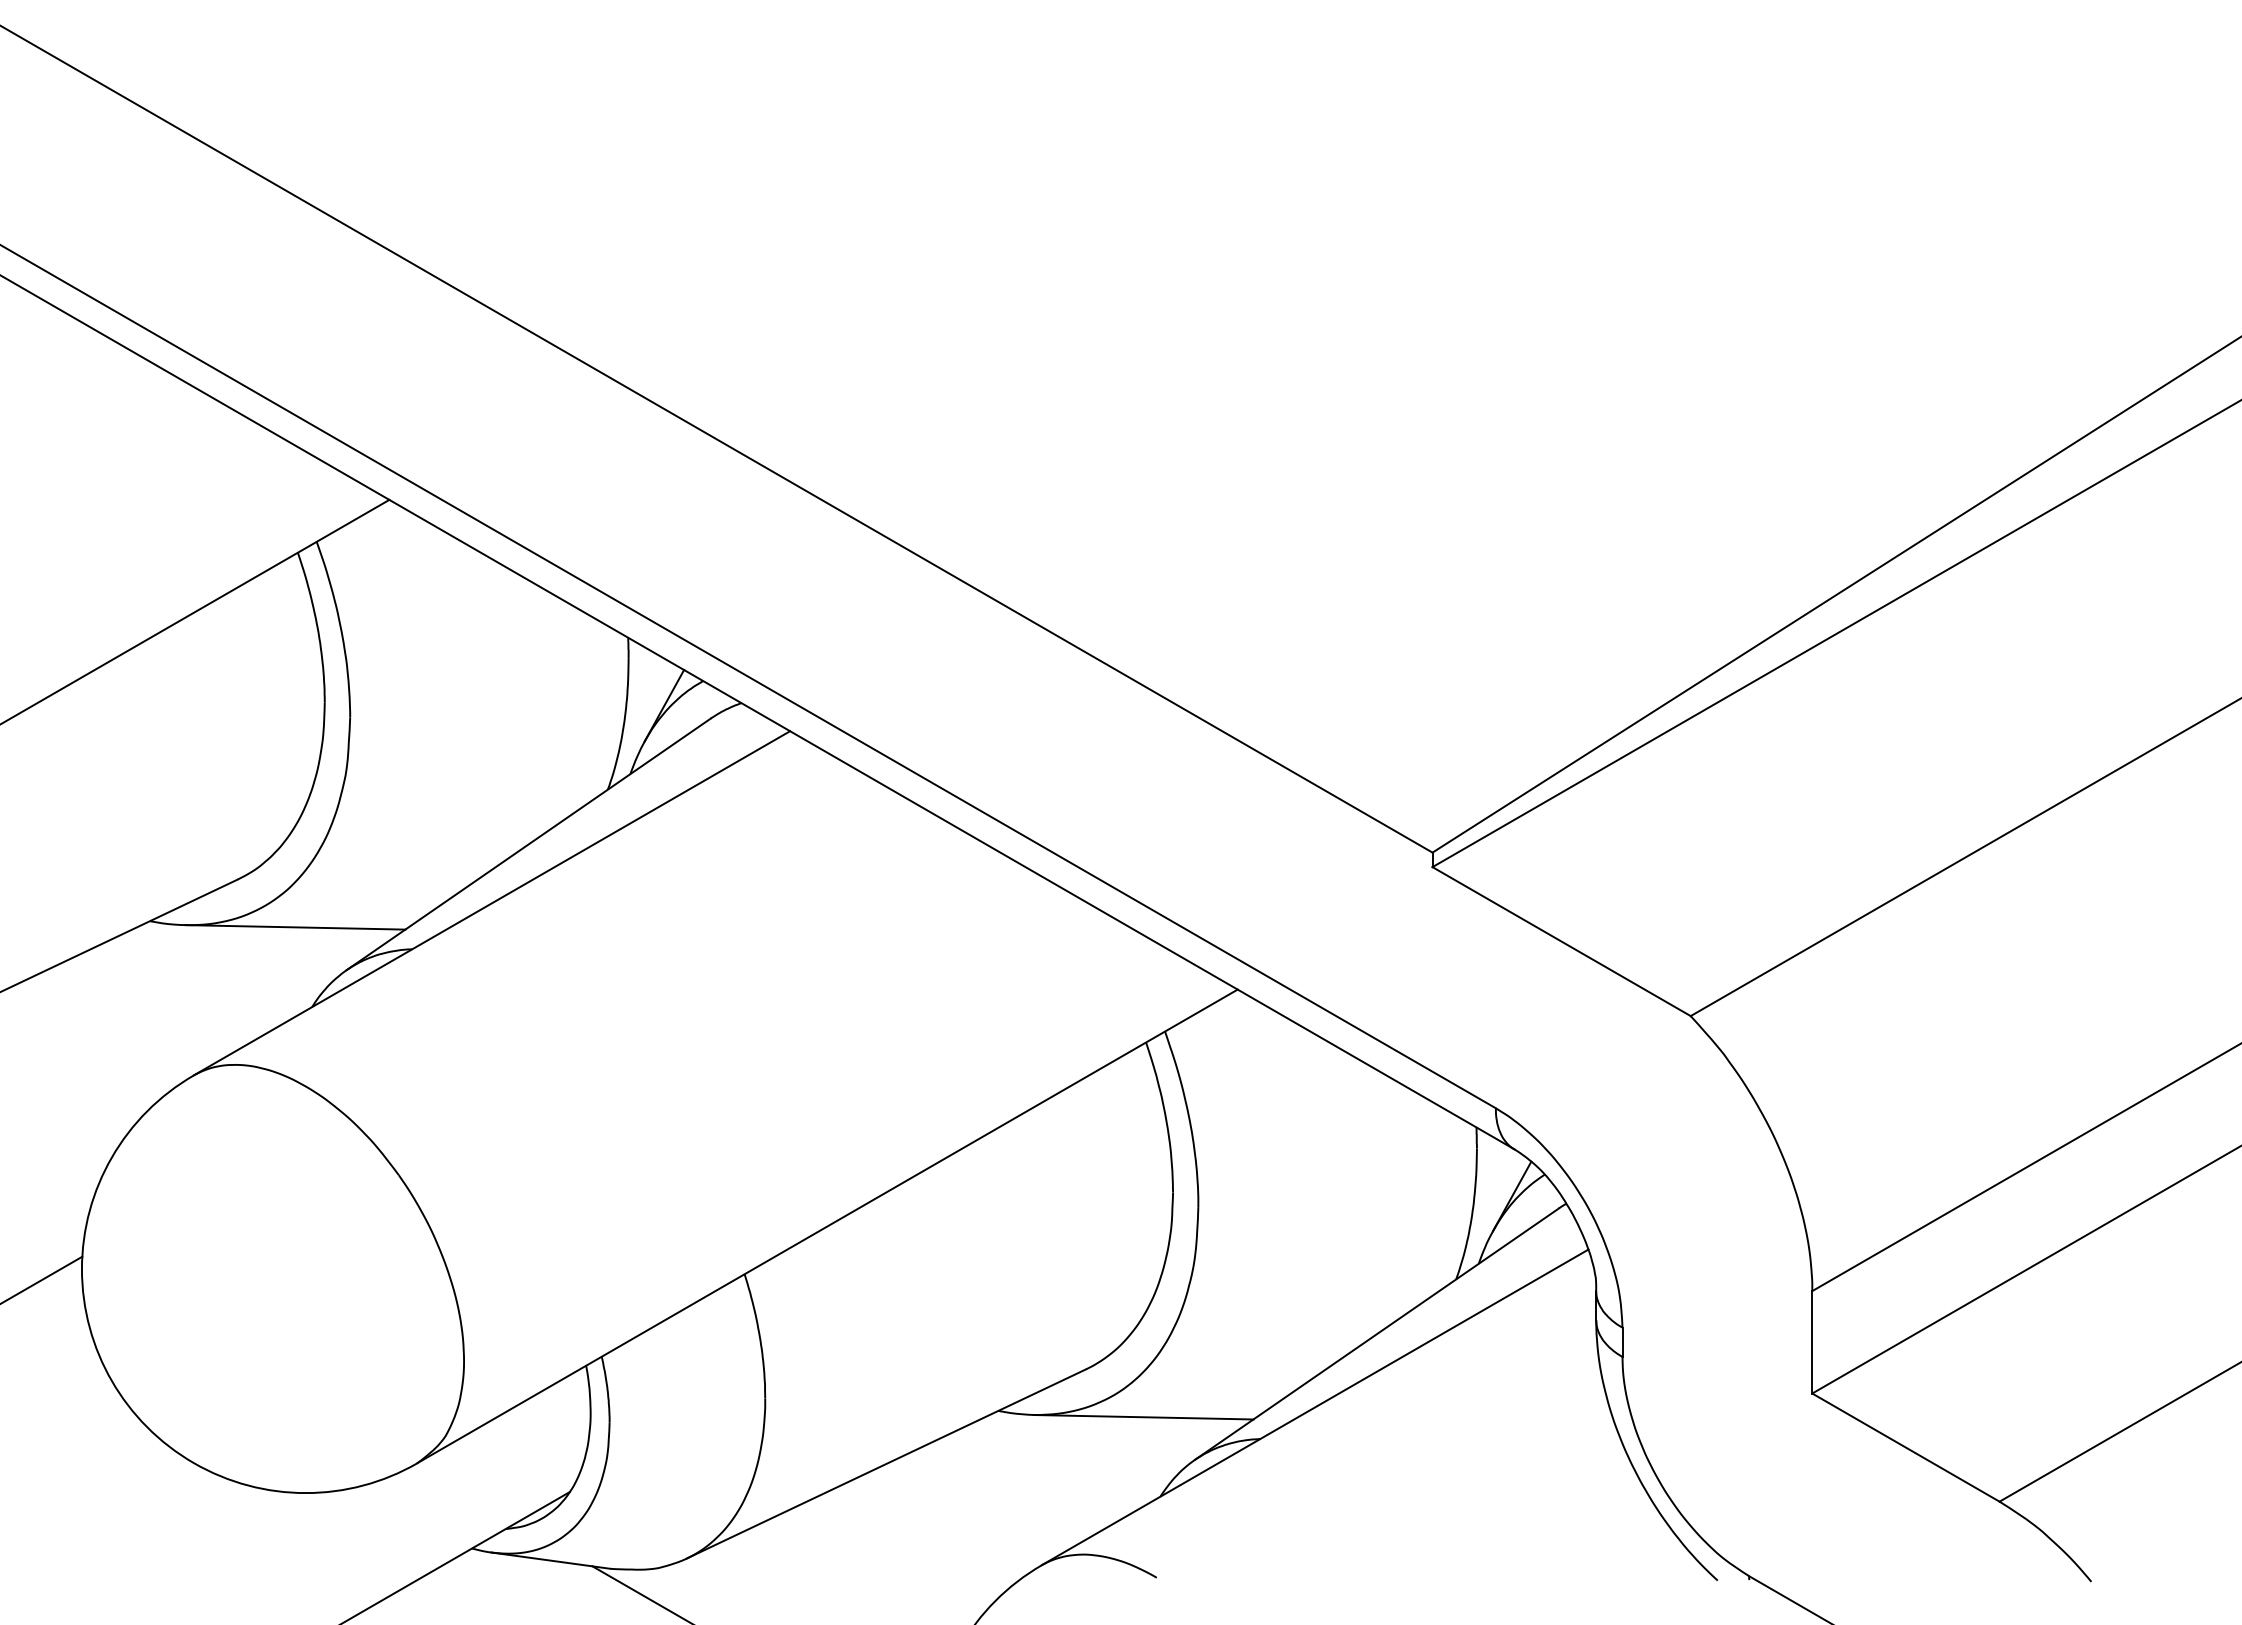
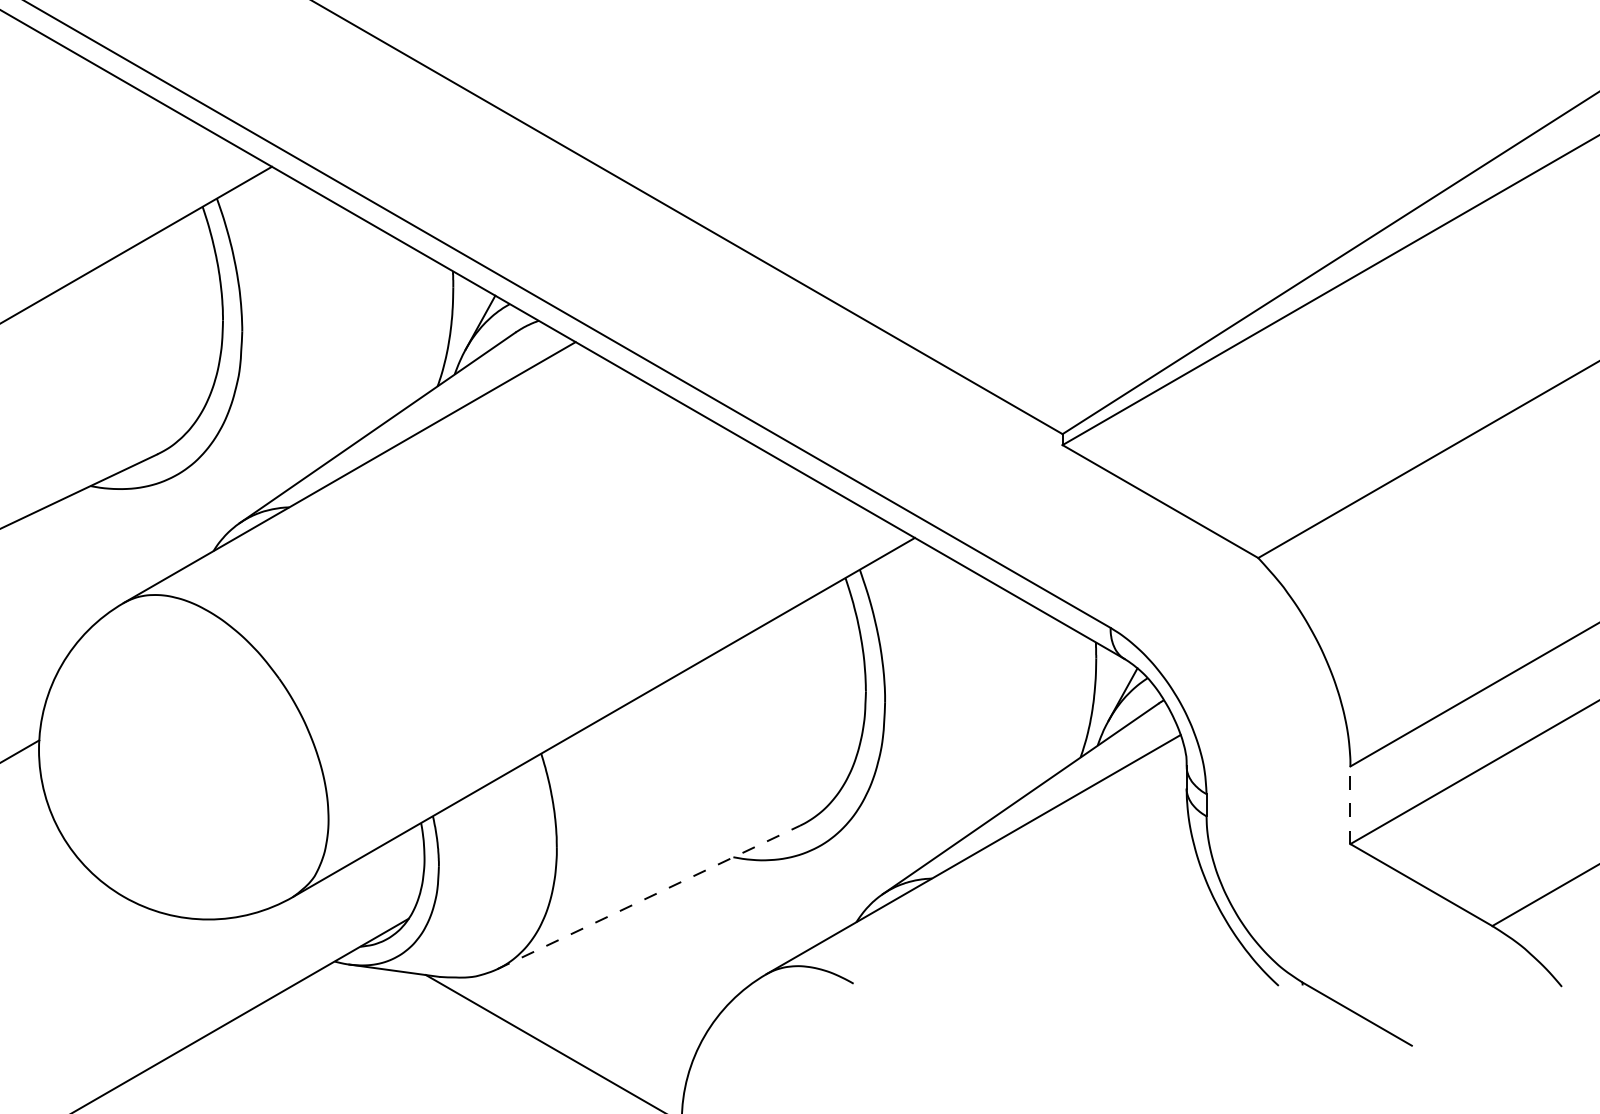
line: (295, 927) -> (200, 490), removed
line: (1812, 1341) -> (1350, 804), solid -> dashed
line: (1143, 1417) -> (843, 862), removed
line: (886, 1463) -> (648, 897), solid -> dashed

